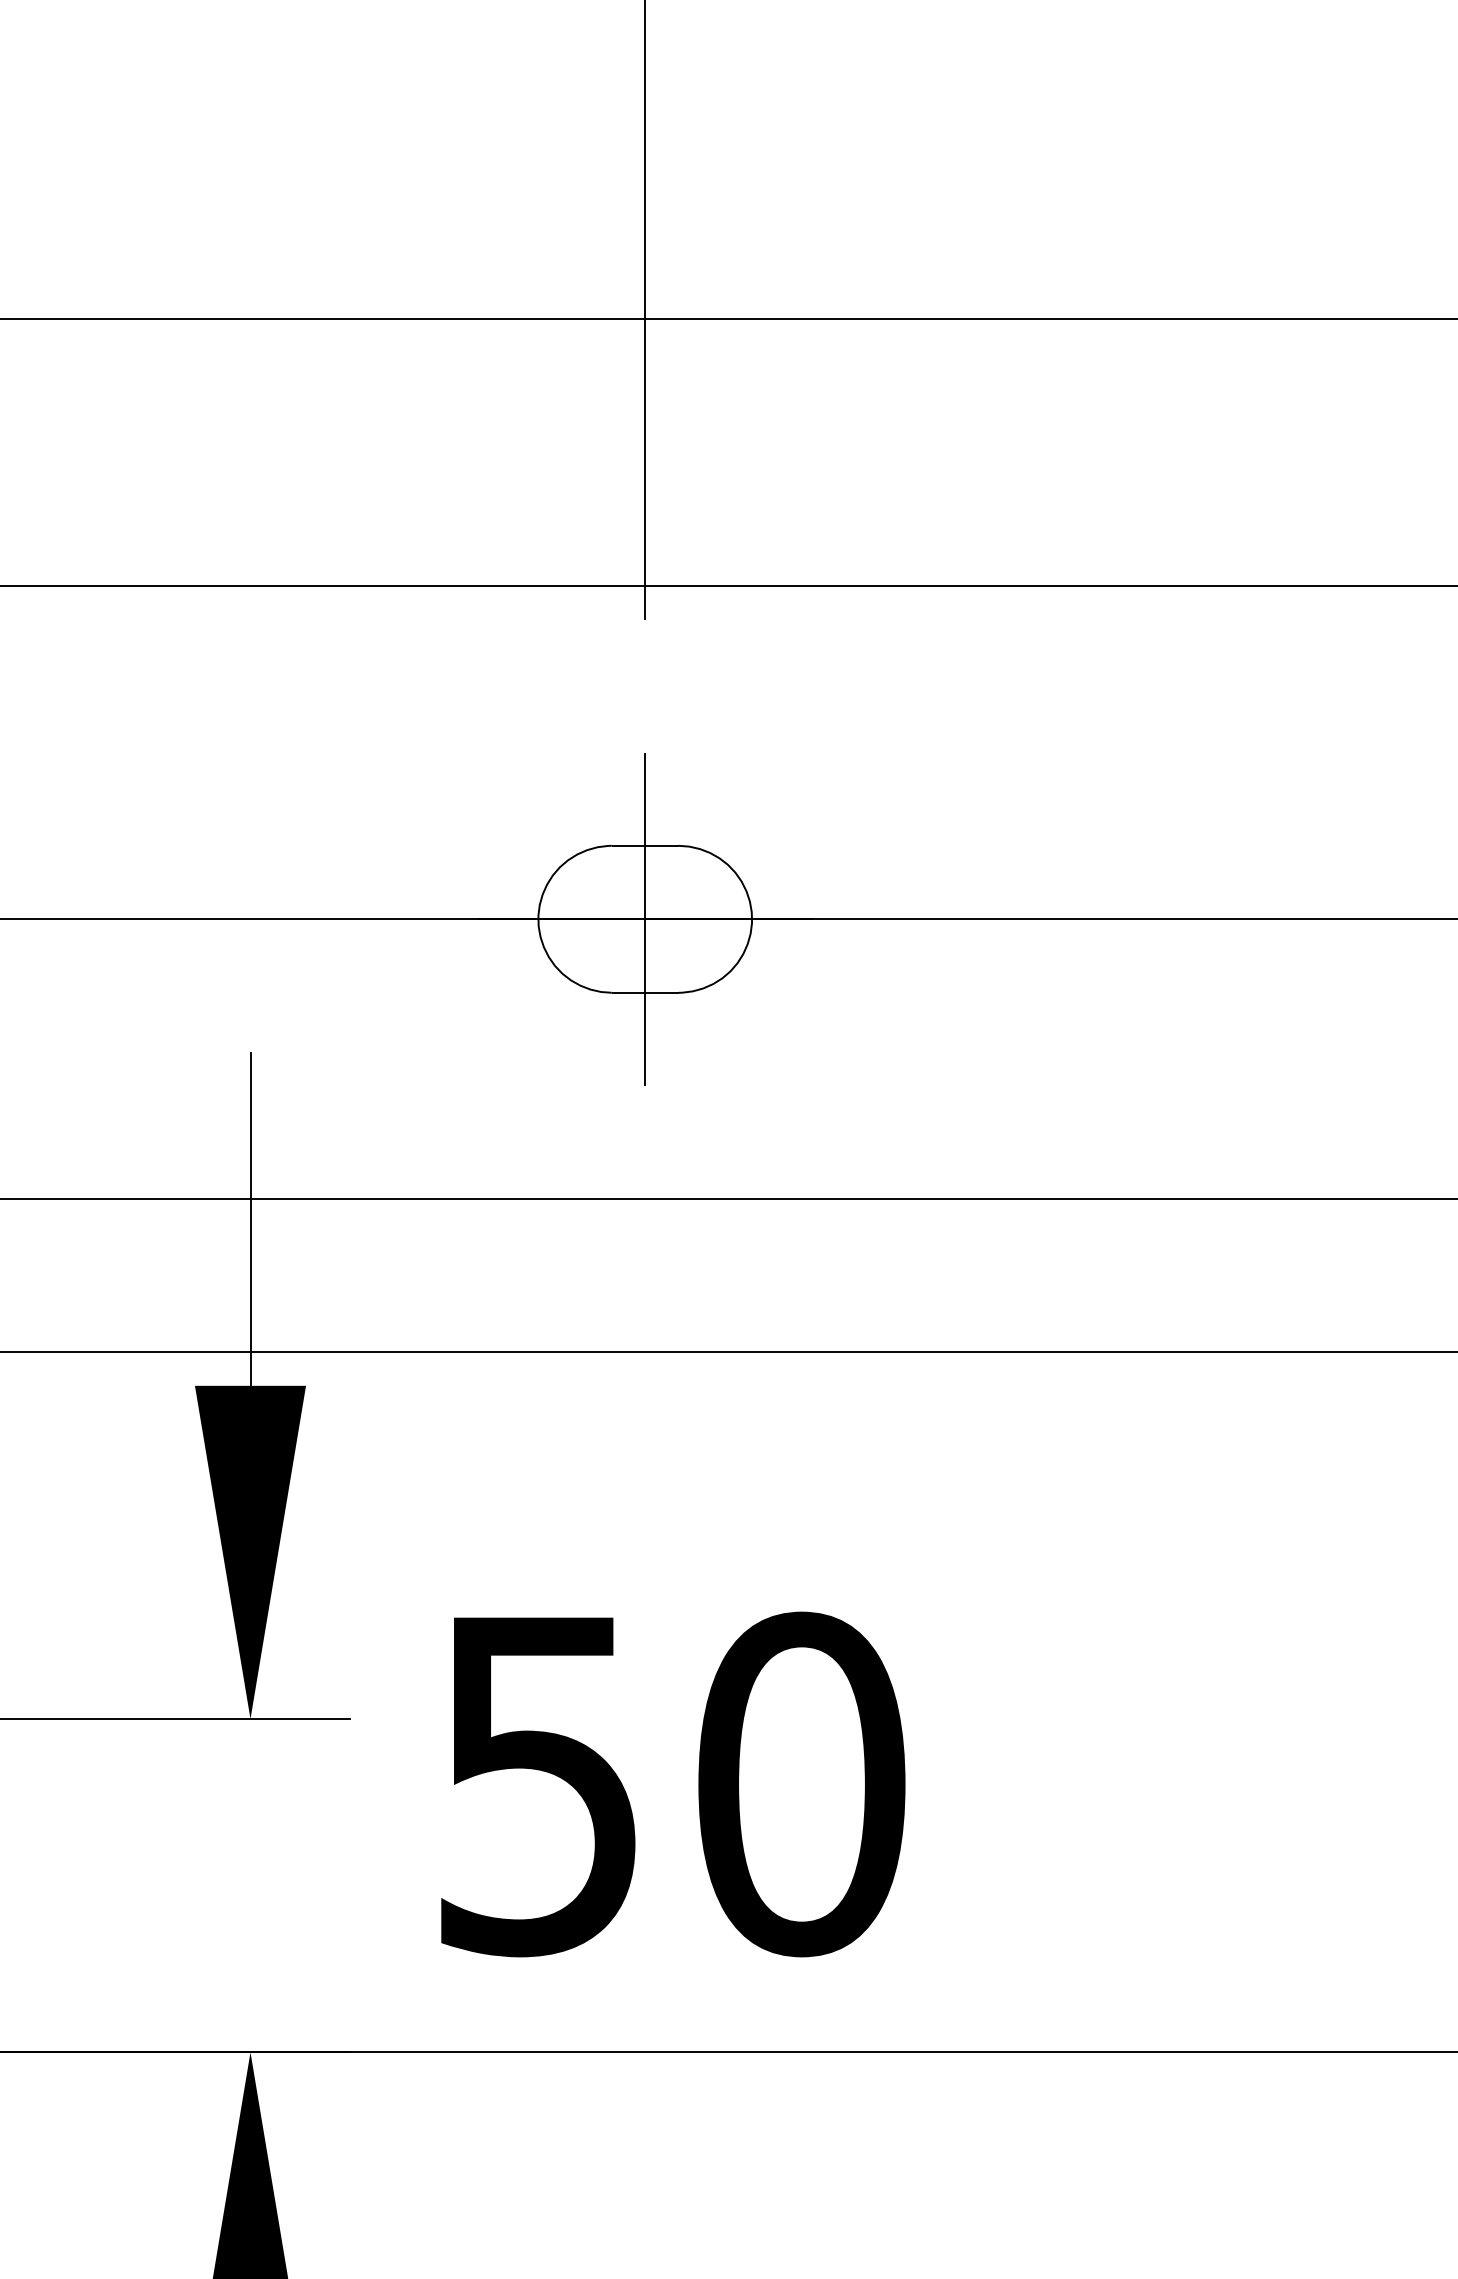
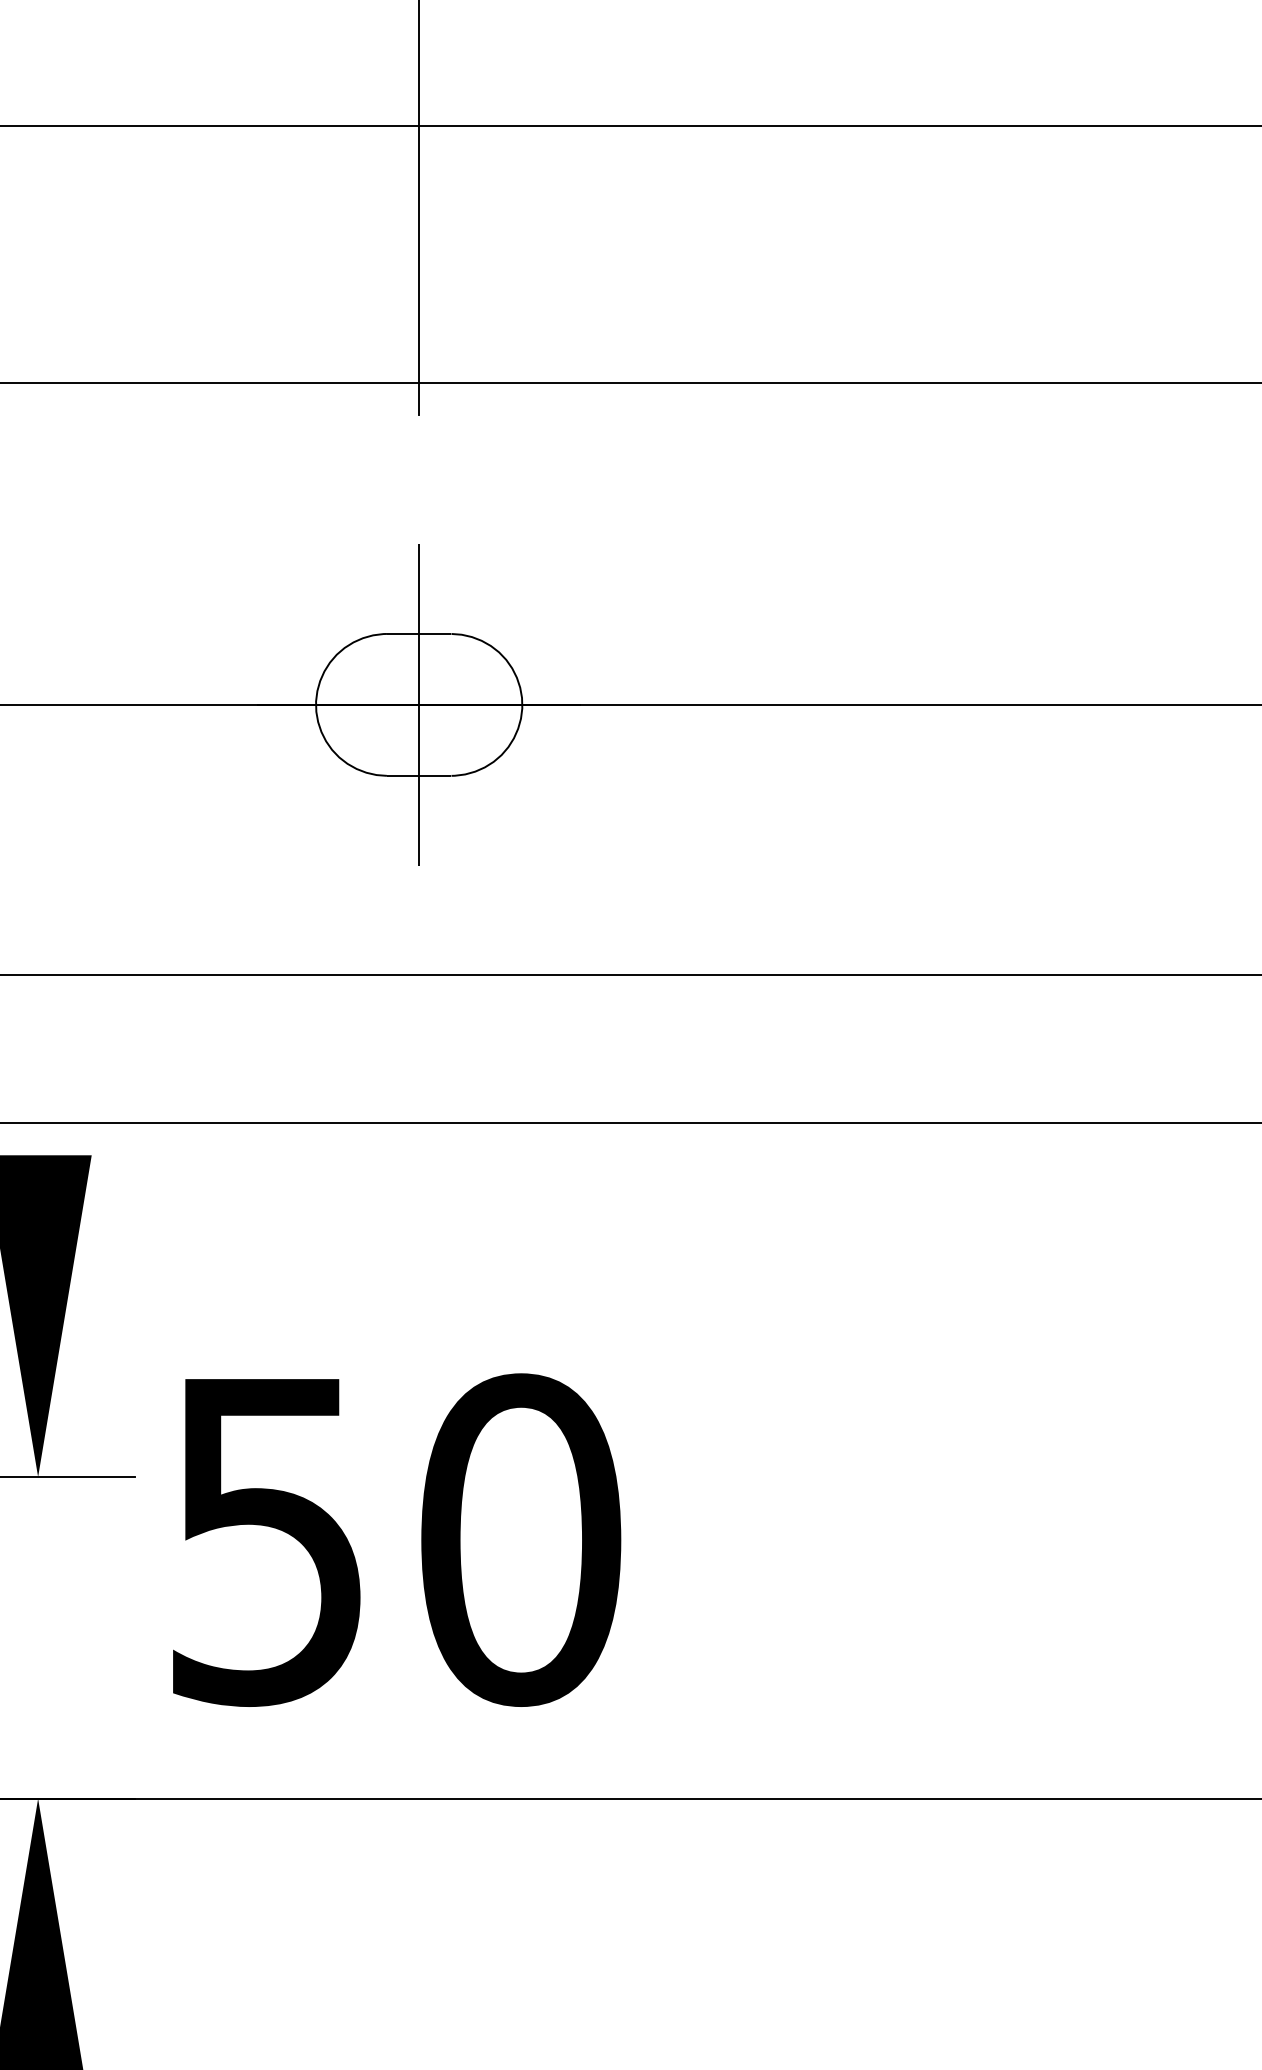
line: (250, 1218) -> (38, 993), removed
text: (673, 1784) -> (397, 1540), moved

